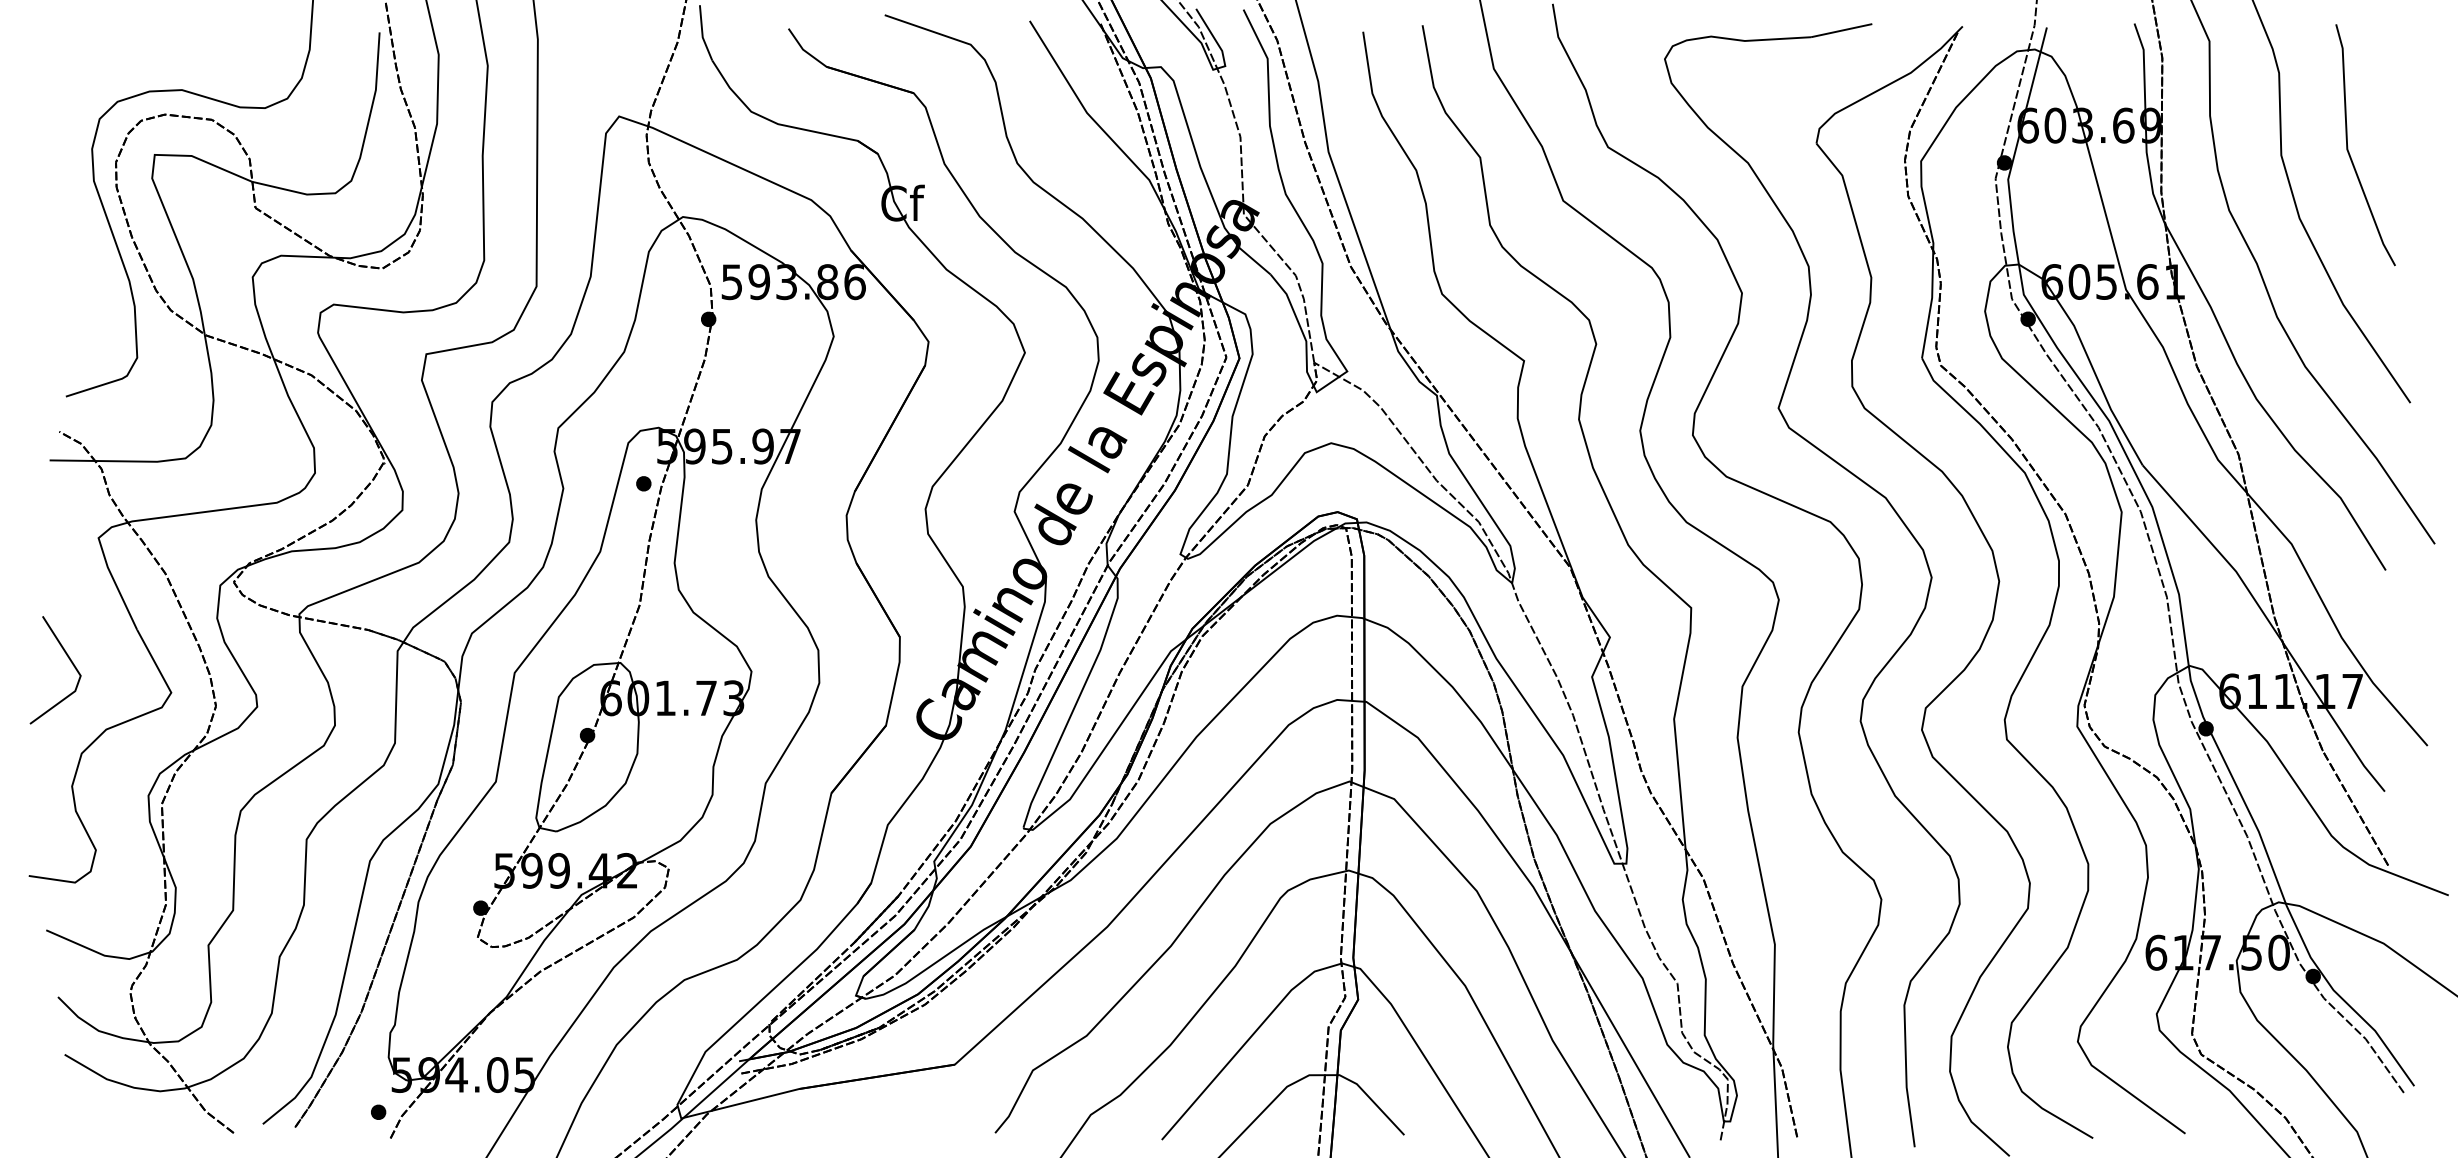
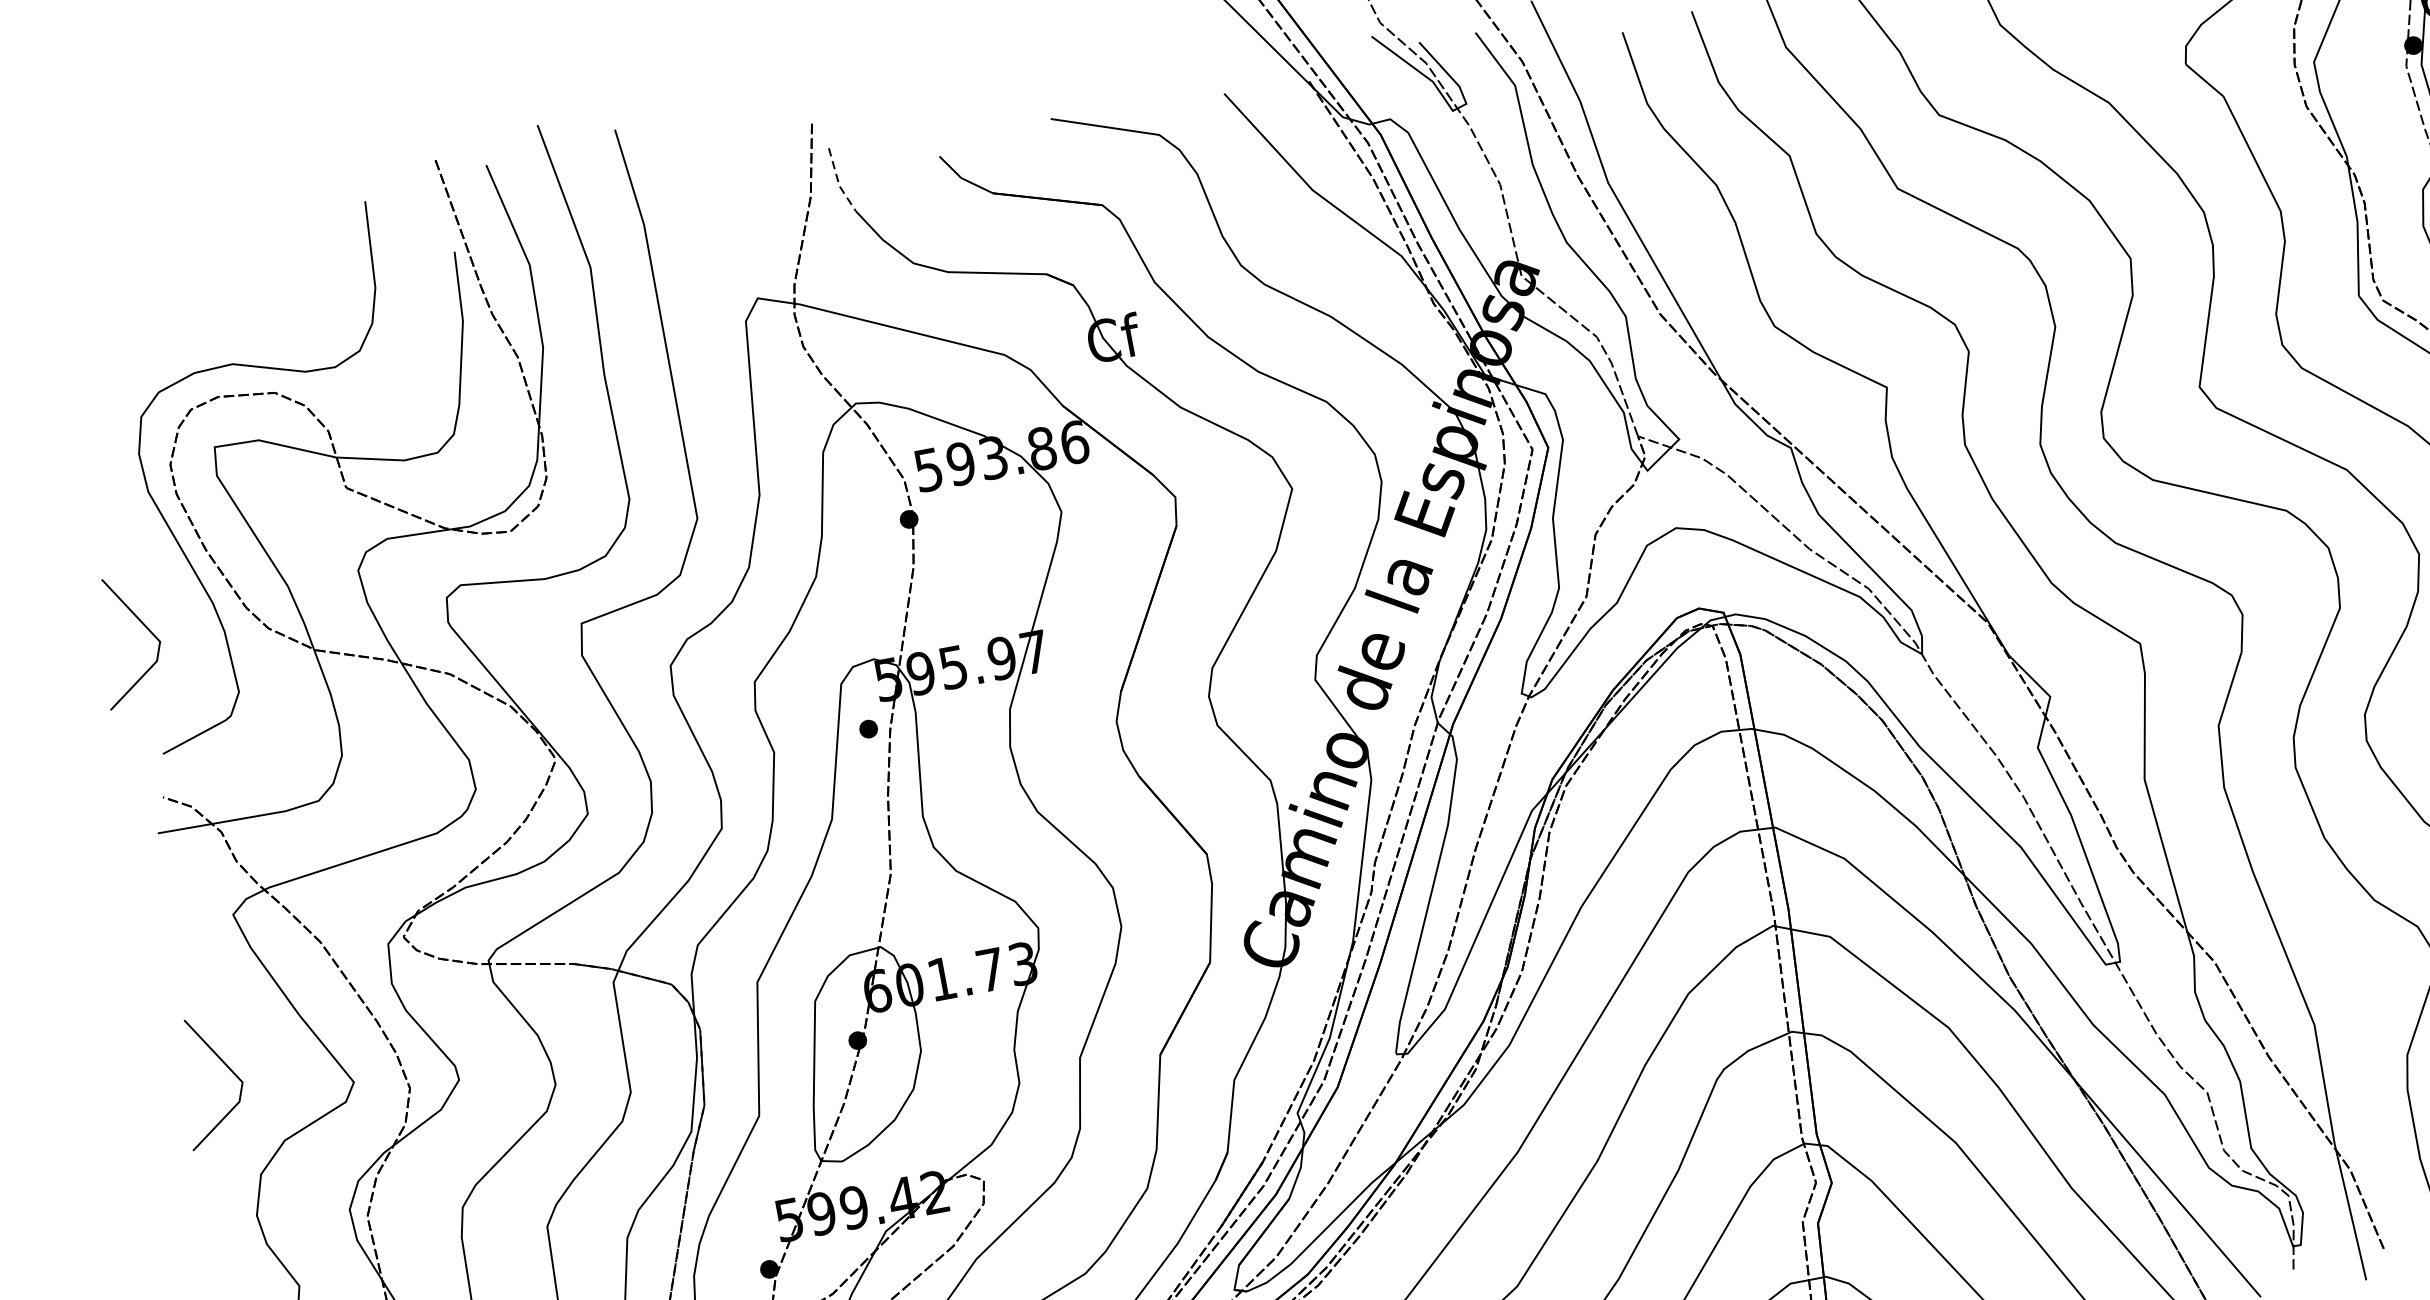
line: (702, 34) -> (838, 182), solid -> dashed
line: (69, 289) -> (143, 626), added

